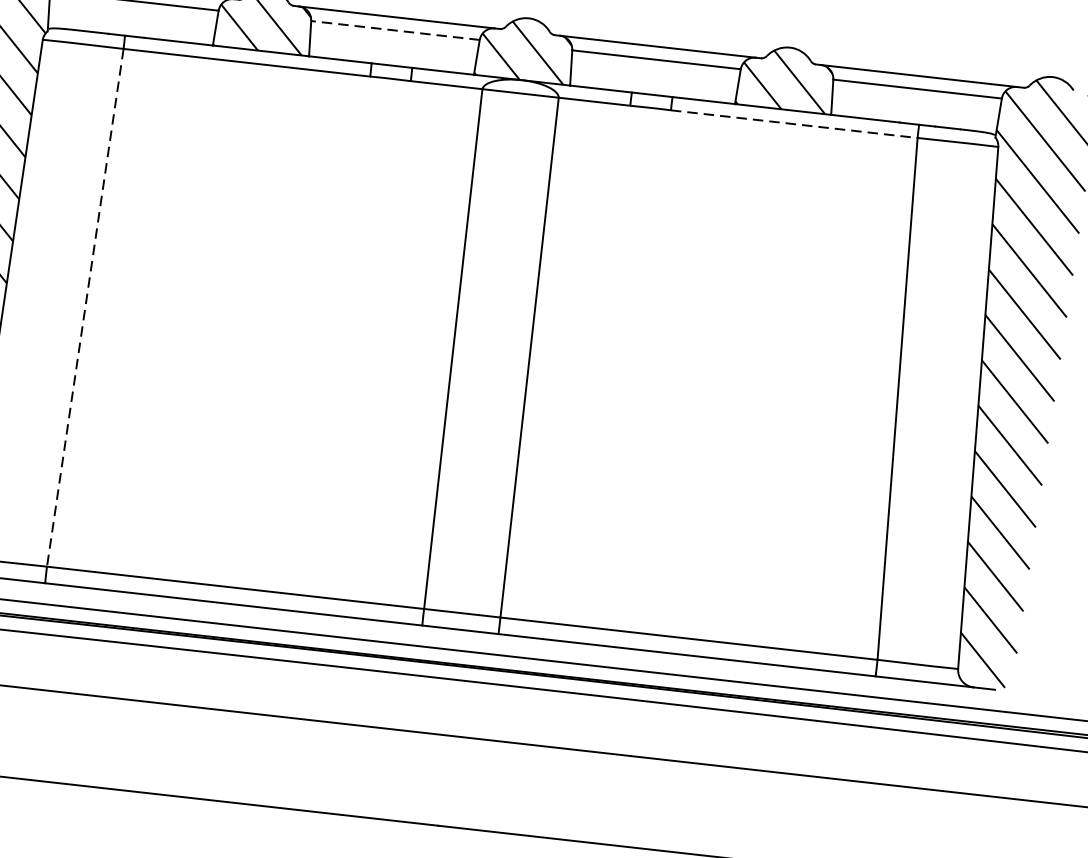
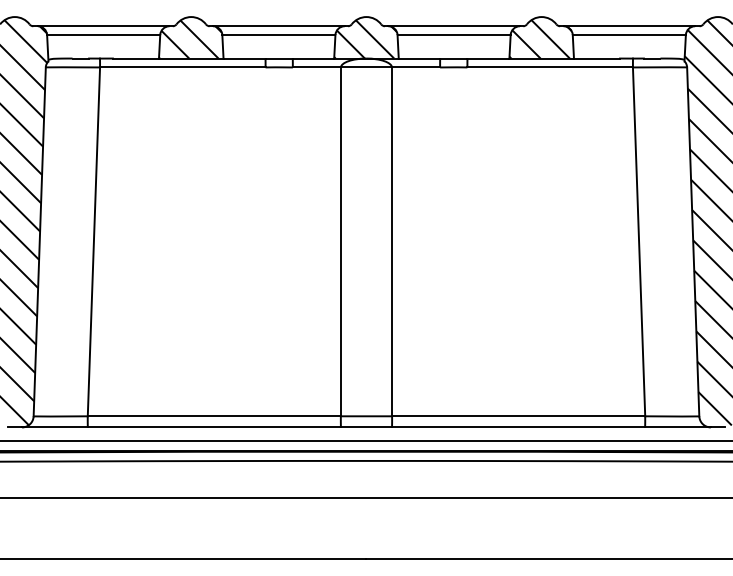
line: (394, 31) -> (278, 35), dashed -> solid
line: (794, 124) -> (550, 67), dashed -> solid
line: (84, 307) -> (93, 241), dashed -> solid

